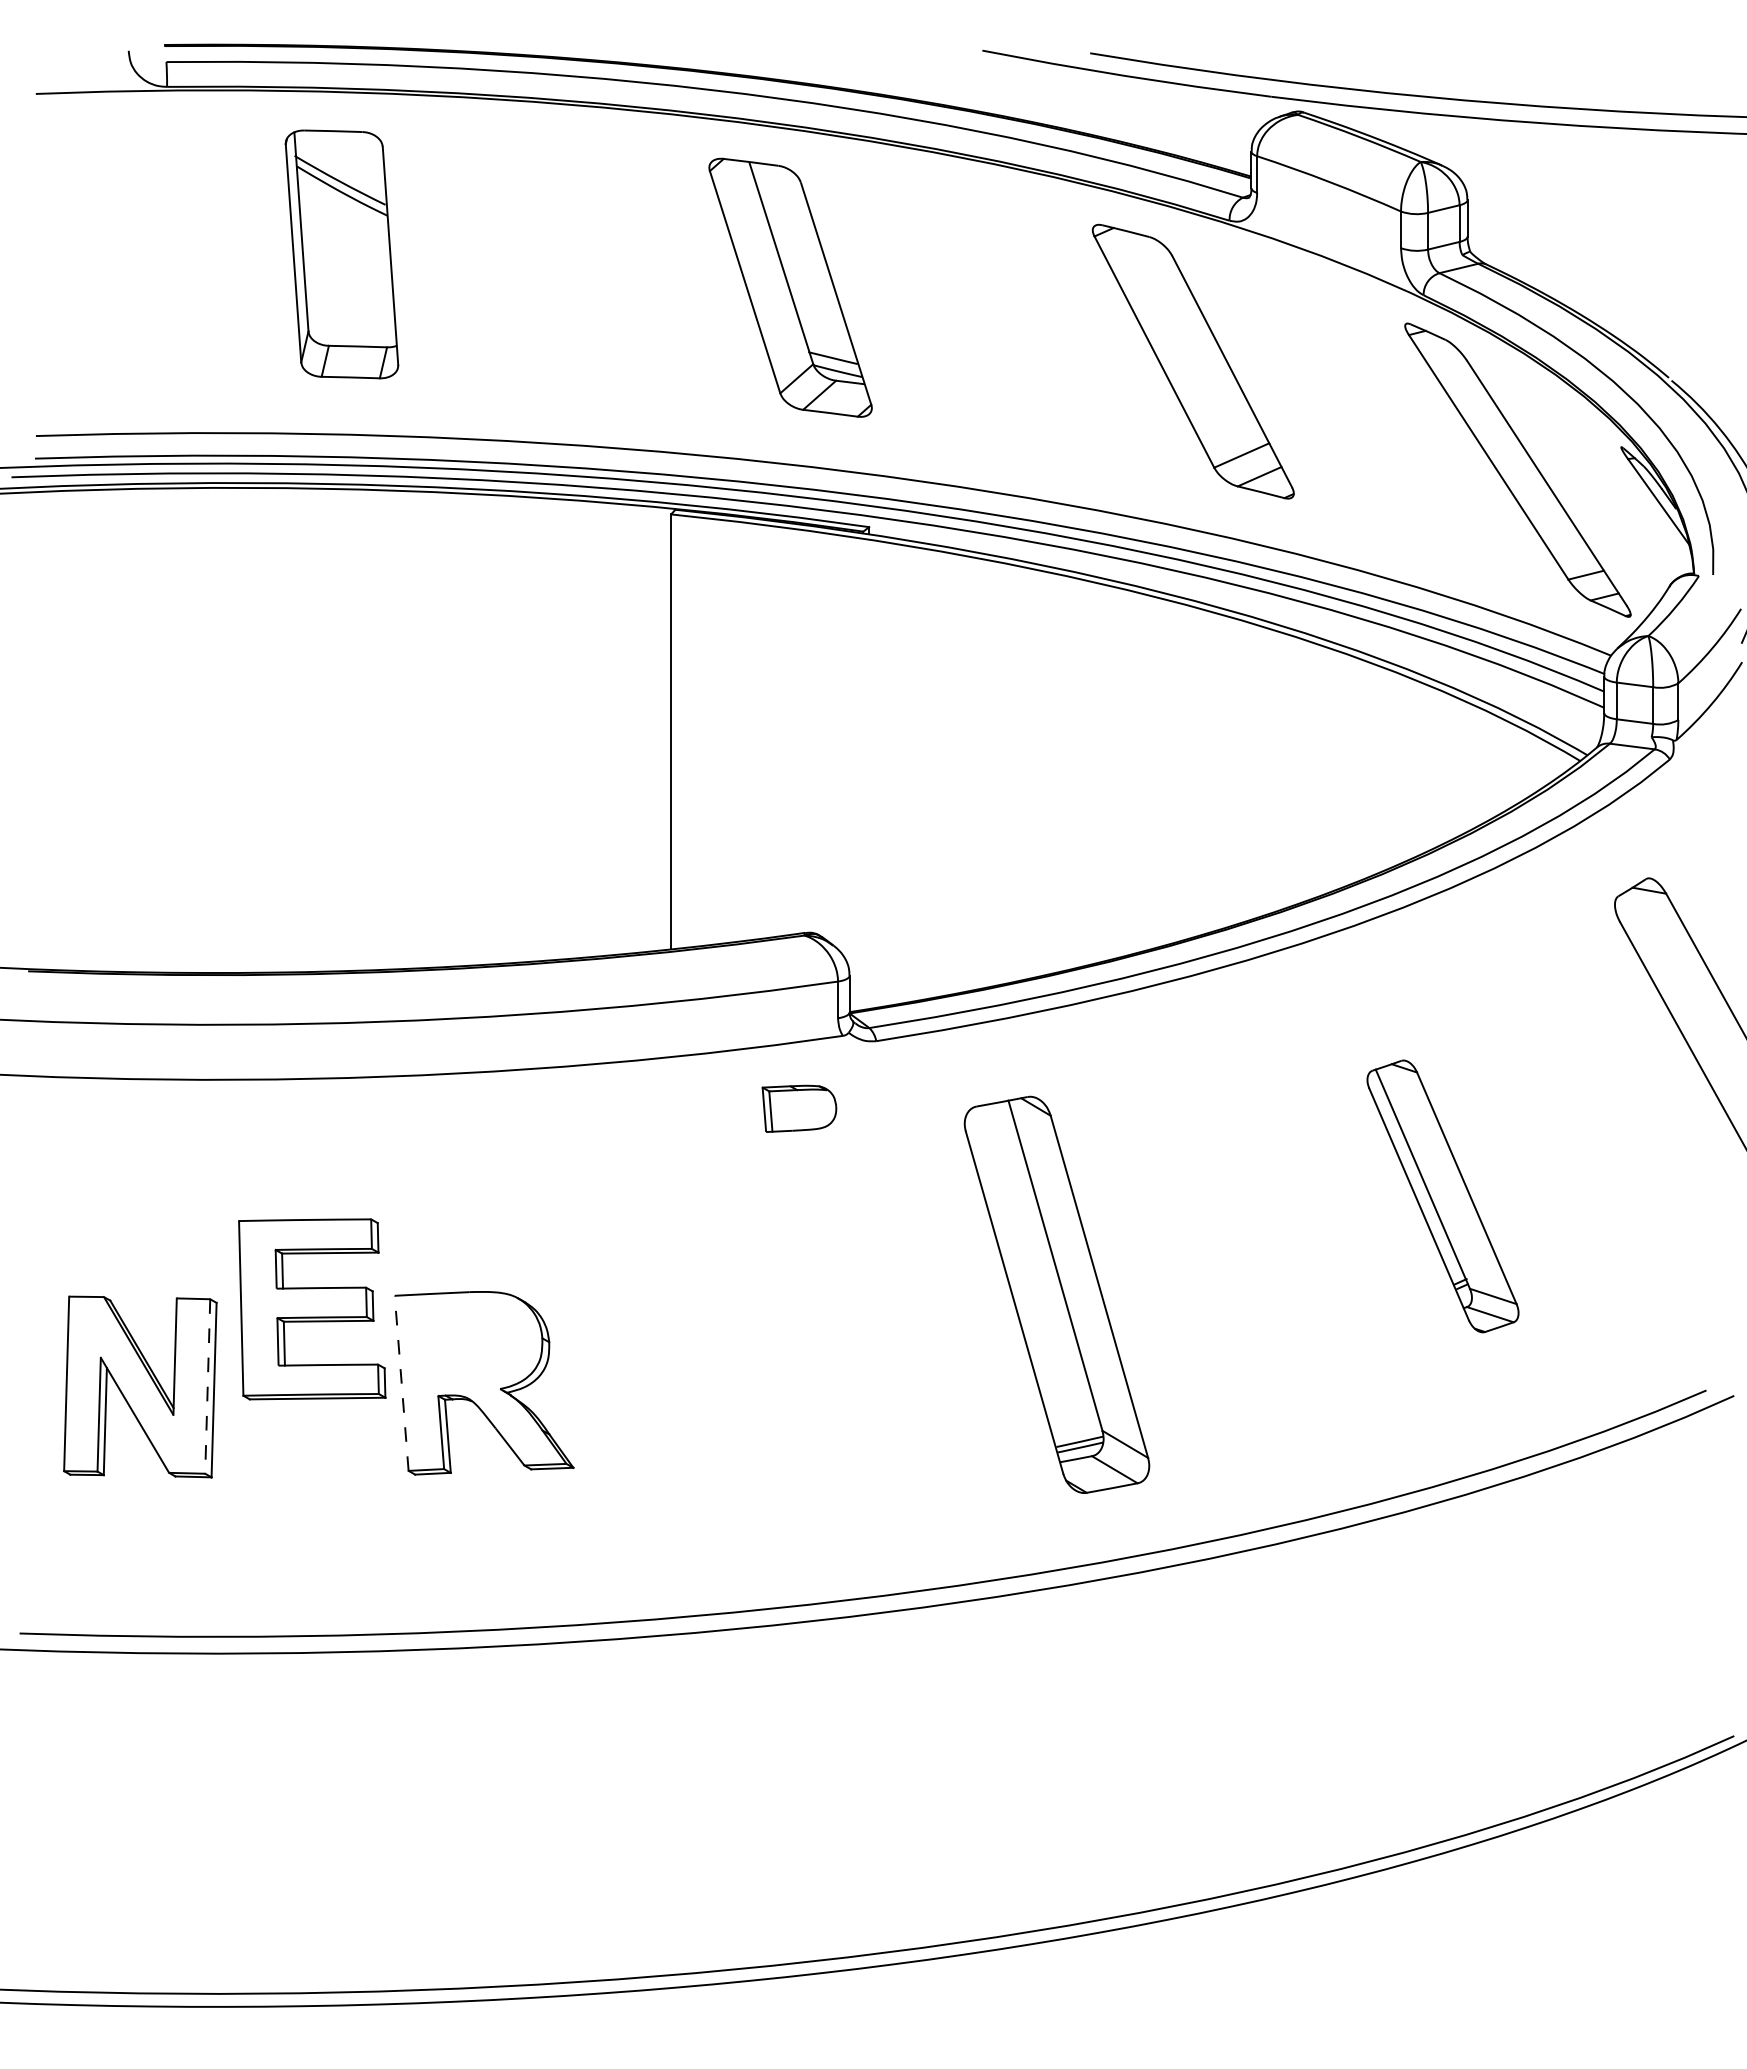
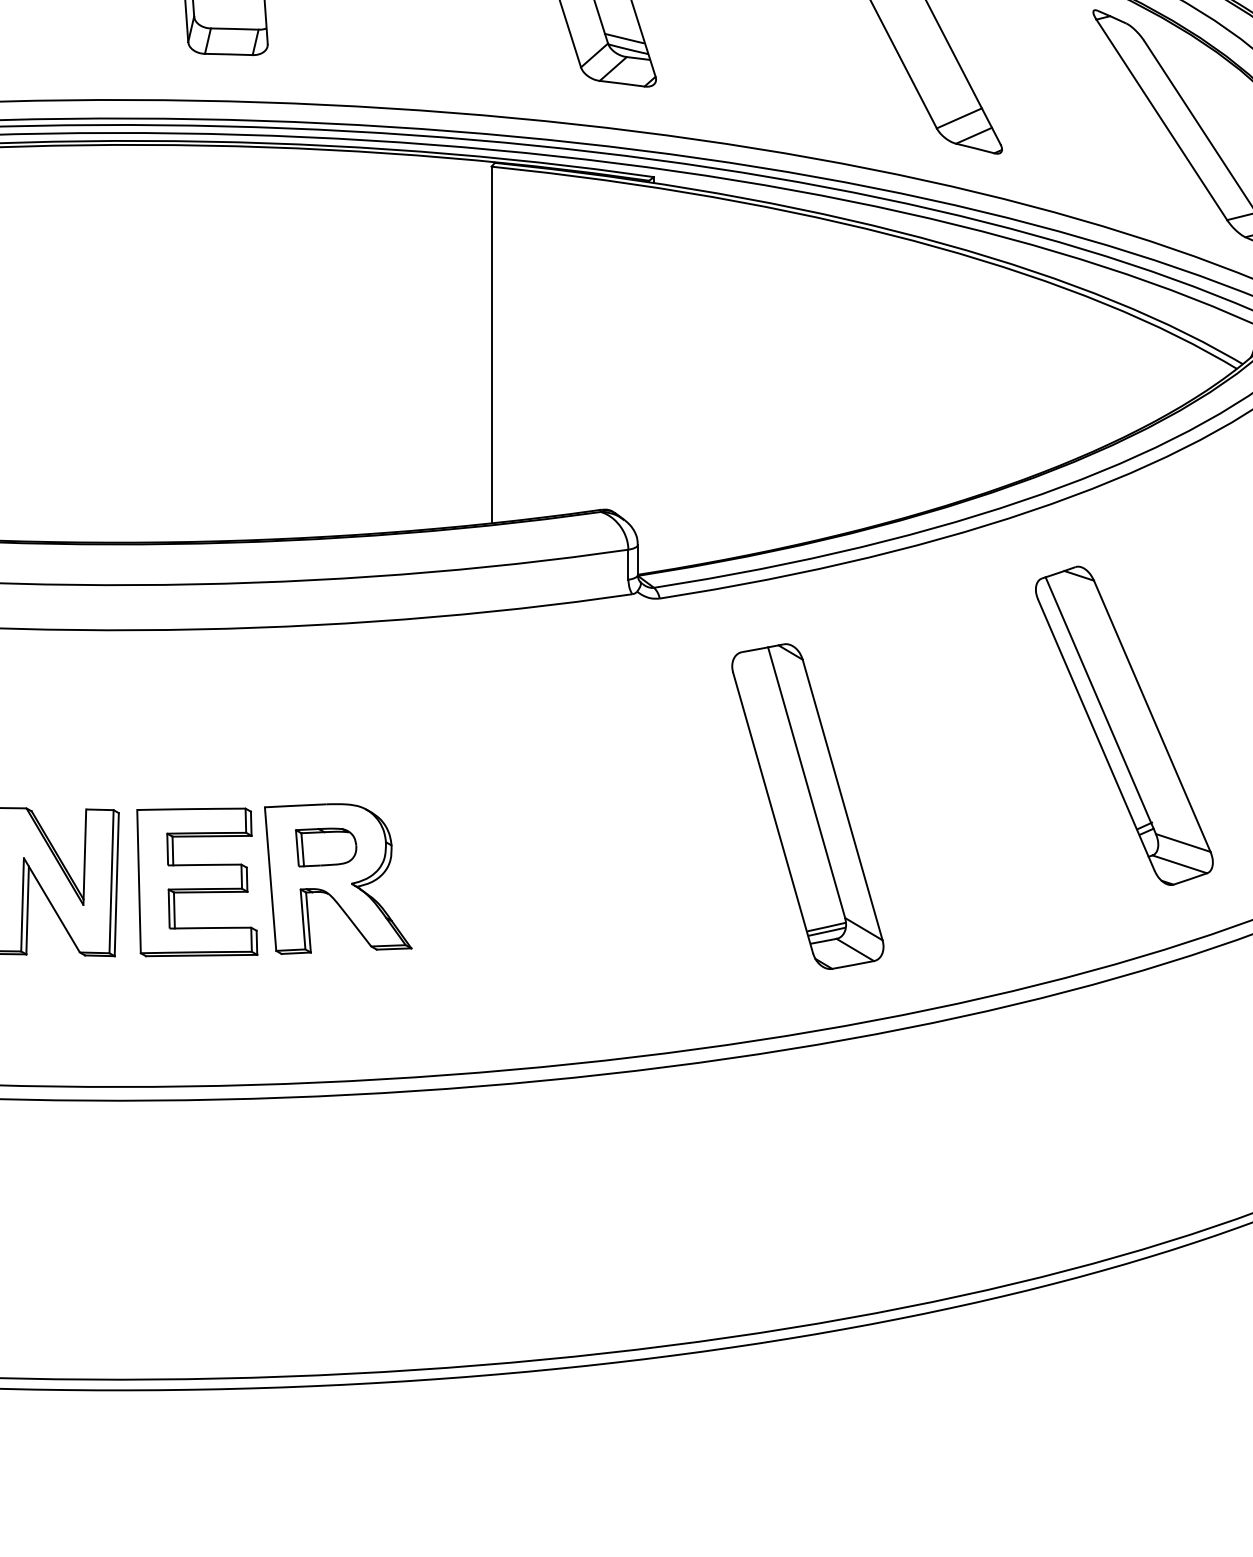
part: (799, 1108) -> (326, 847), moved
part: (1442, 1196) -> (1123, 725), size x1.43
part: (312, 1309) -> (197, 882), moved
line: (401, 1383) -> (270, 879), dashed -> solid
line: (207, 1387) -> (111, 882), dashed -> solid

